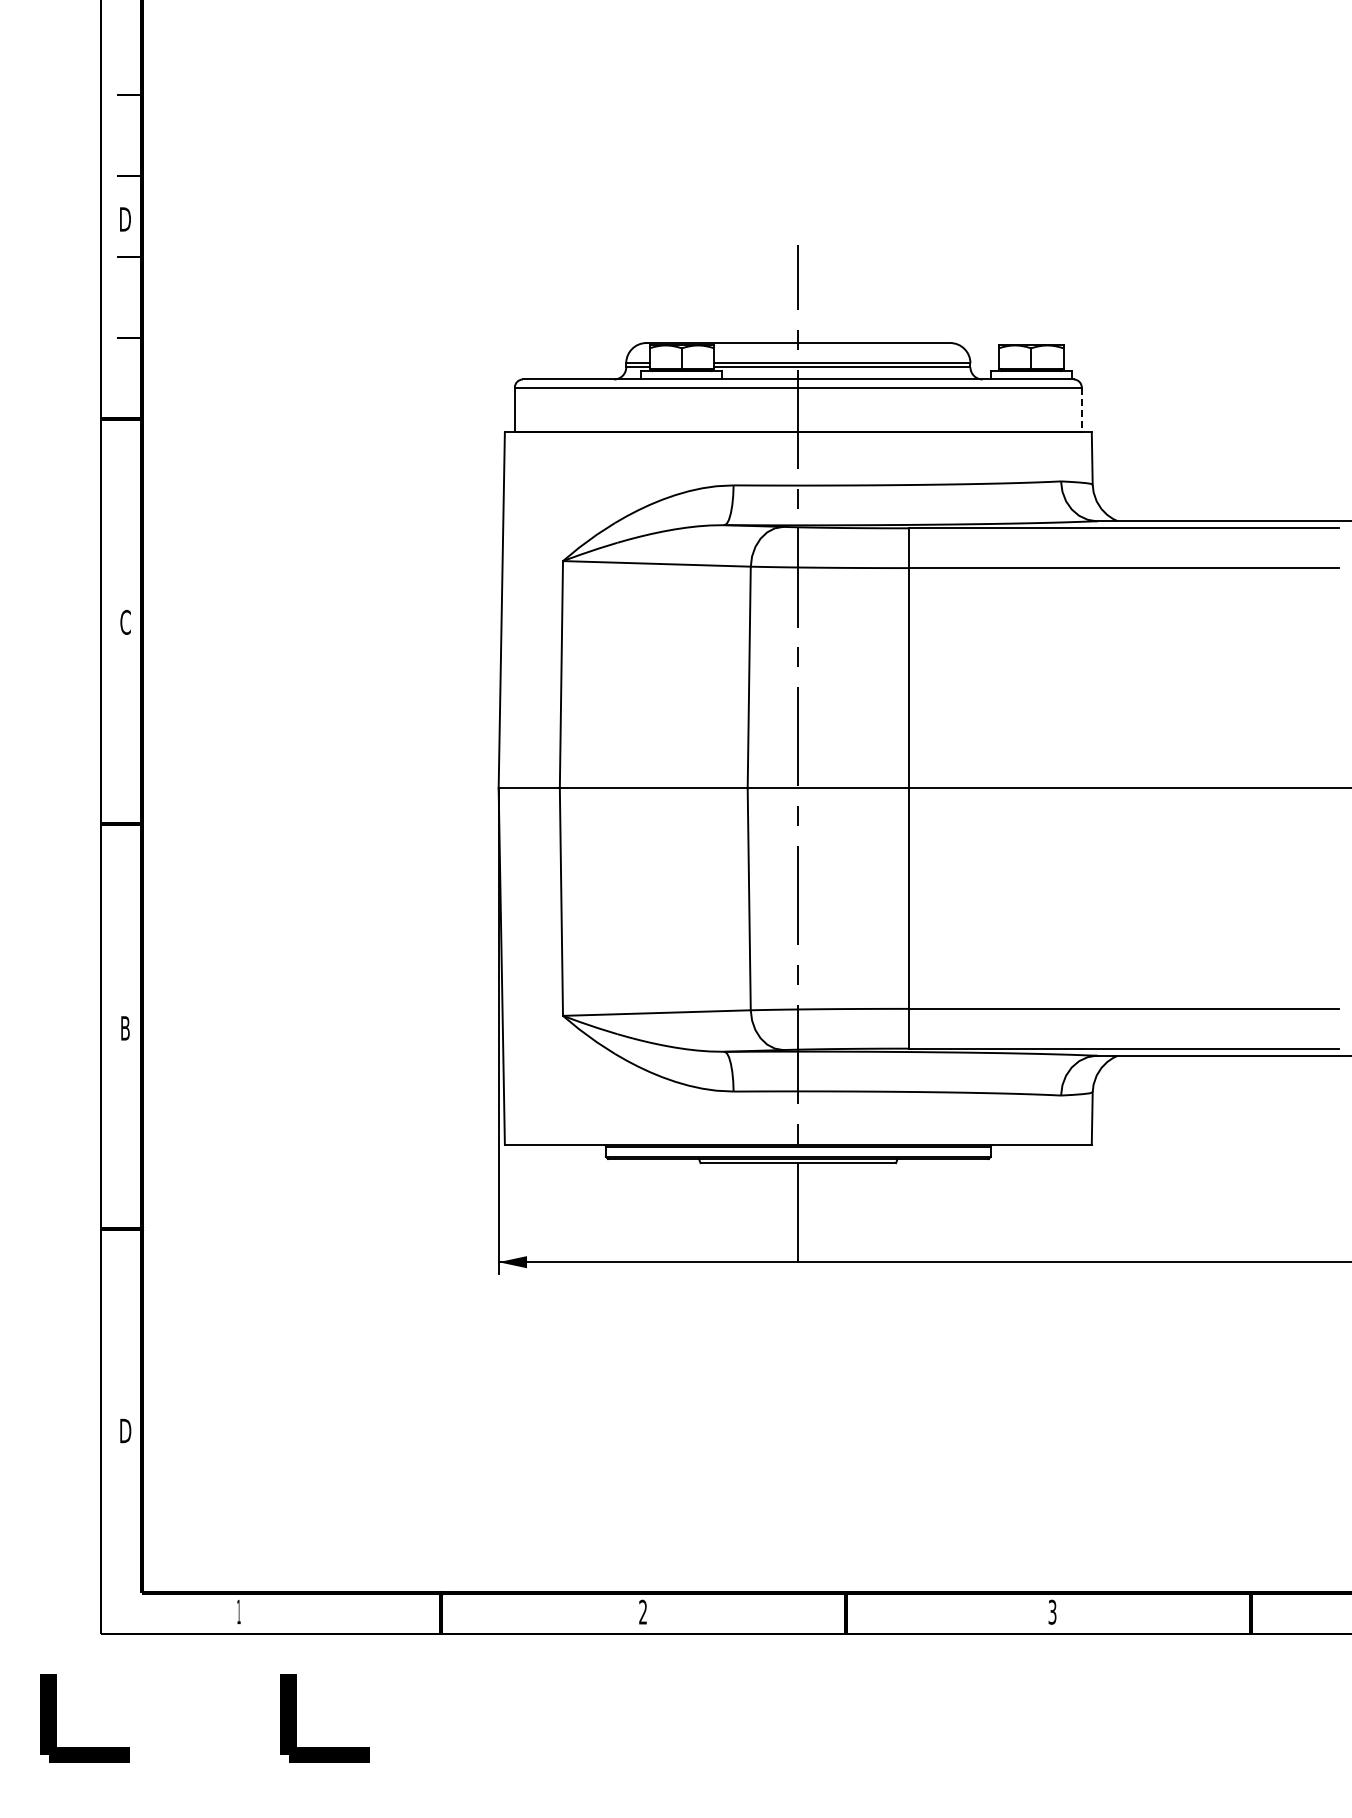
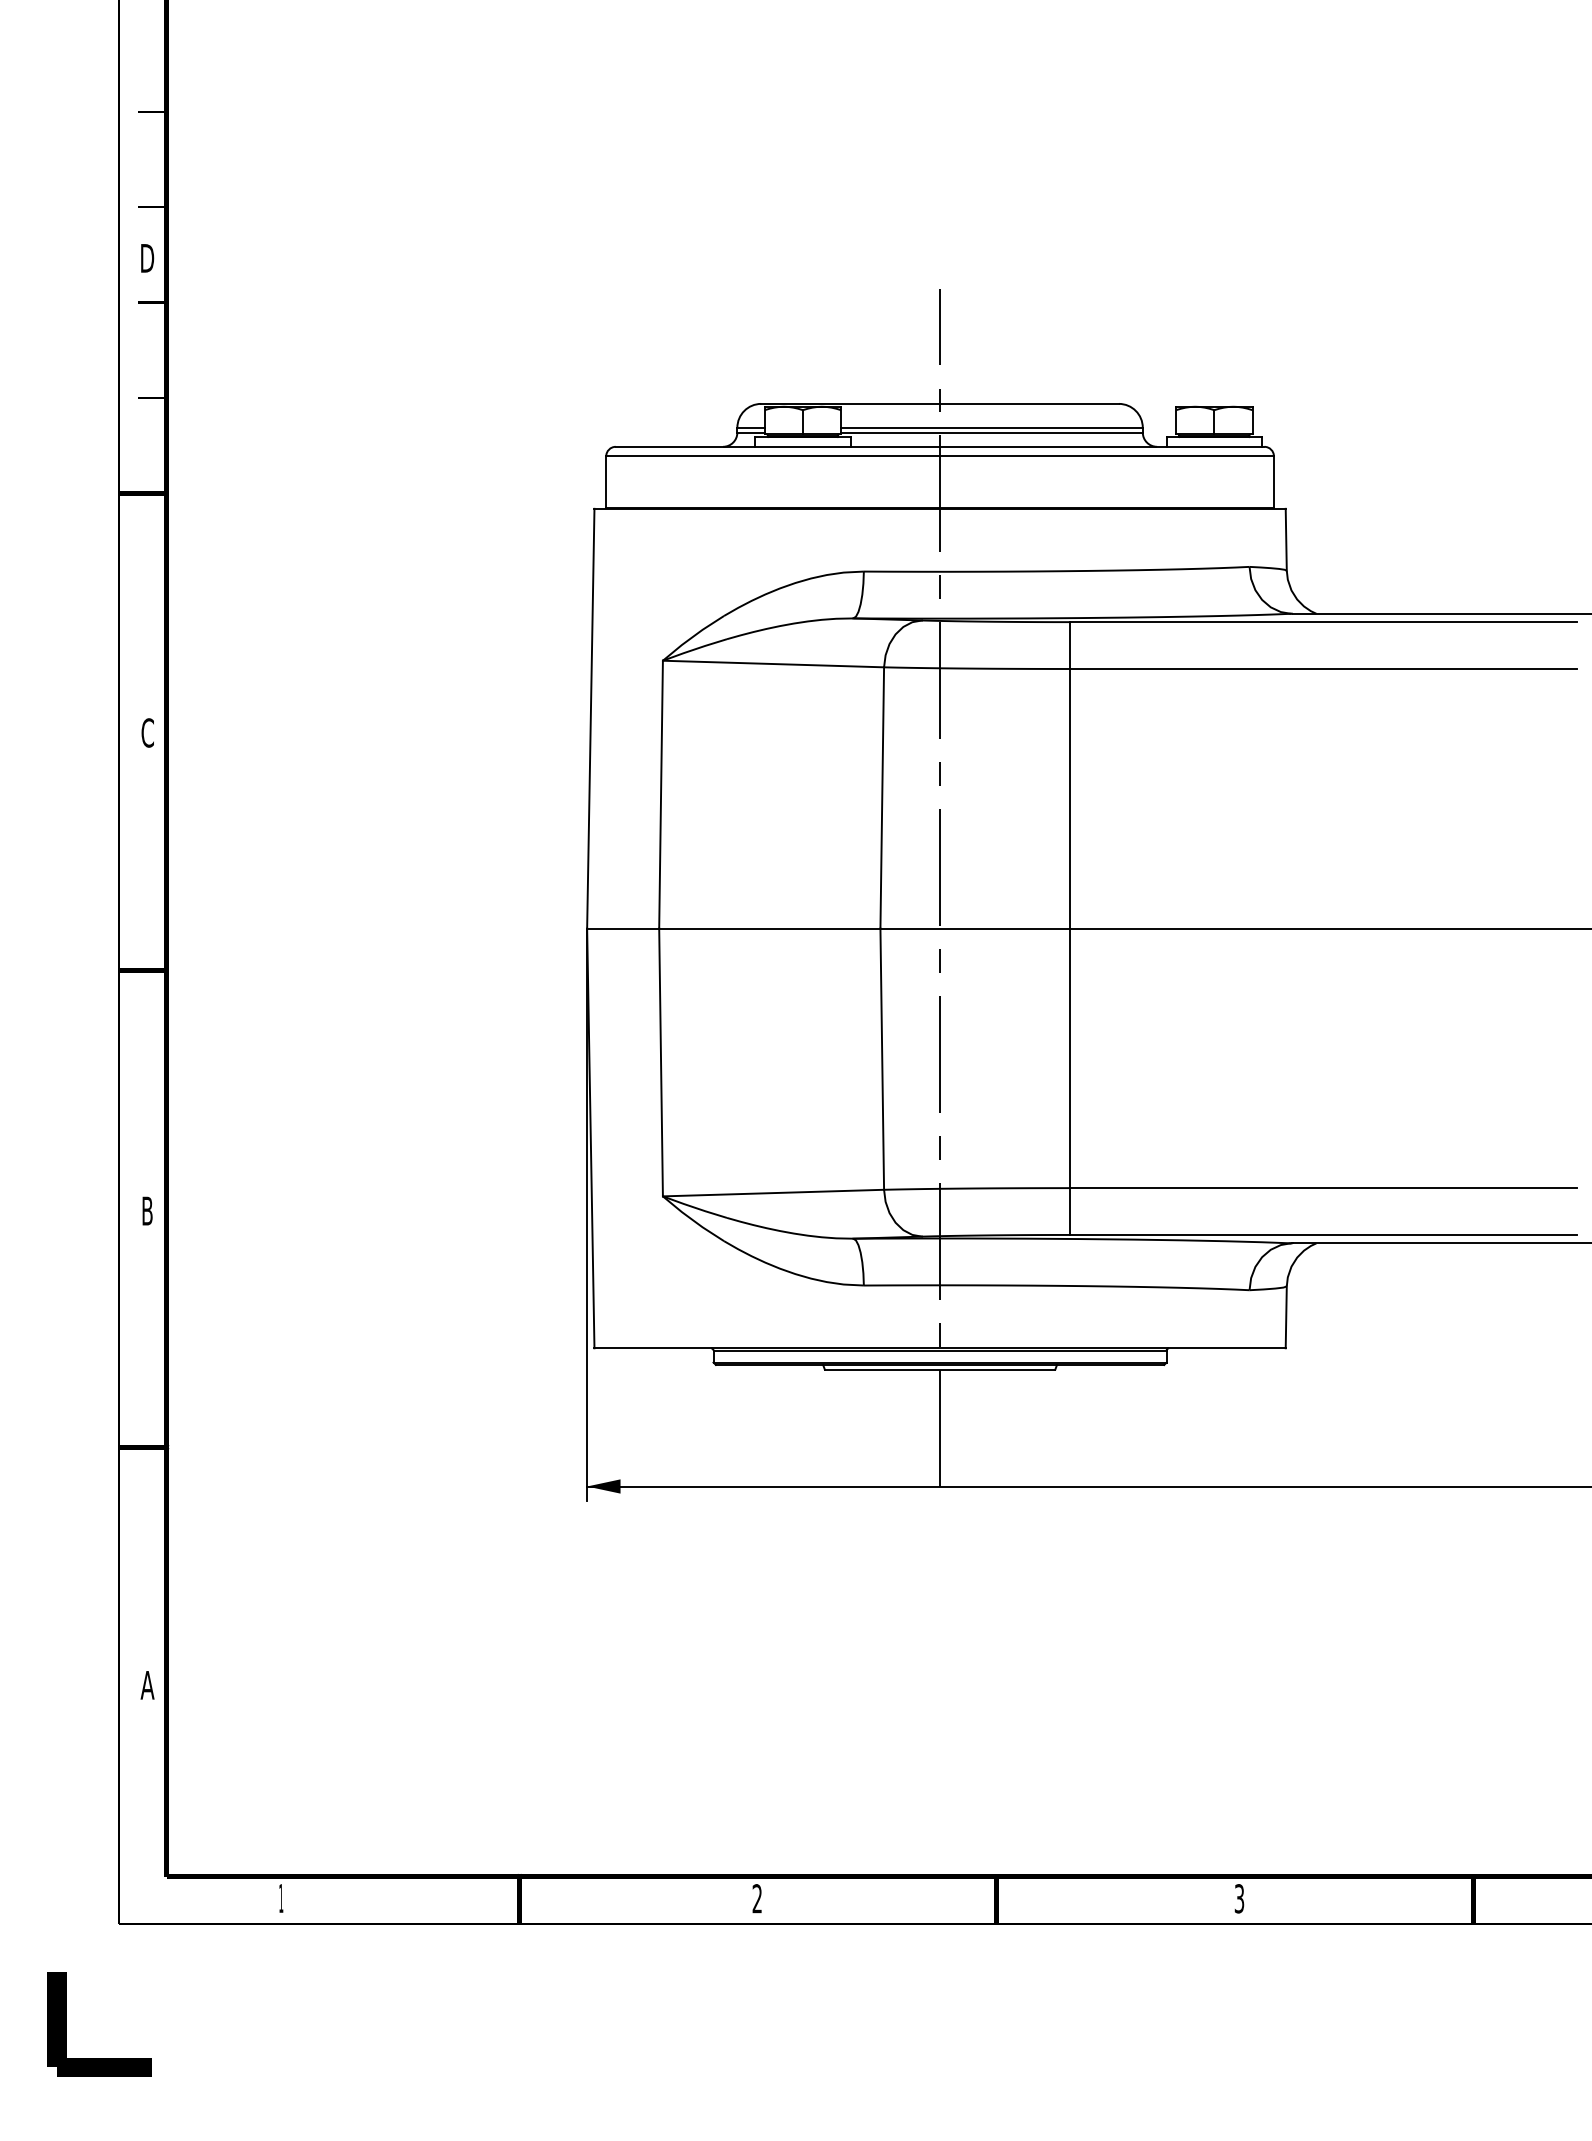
line: (1081, 410) -> (1273, 483), dashed -> solid
text: (125, 1430) -> (147, 1684), D -> A
part: (296, 1718) -> (349, 2023), removed

